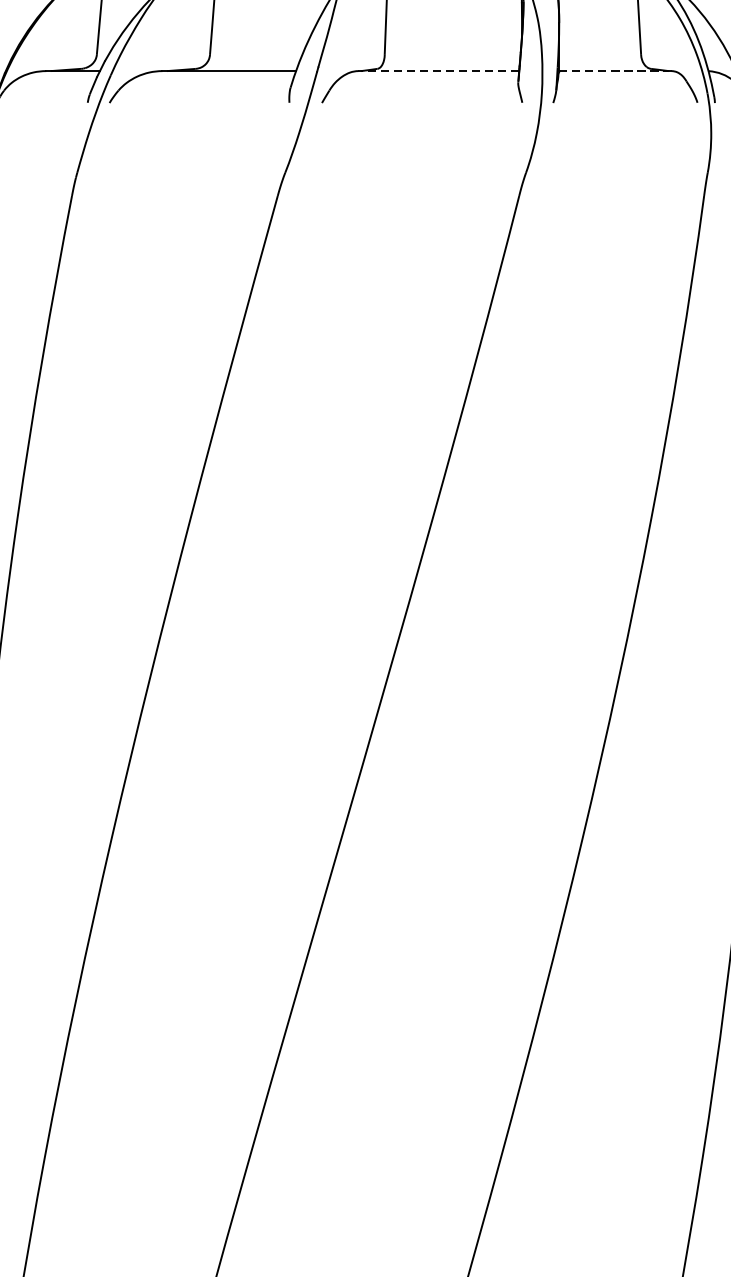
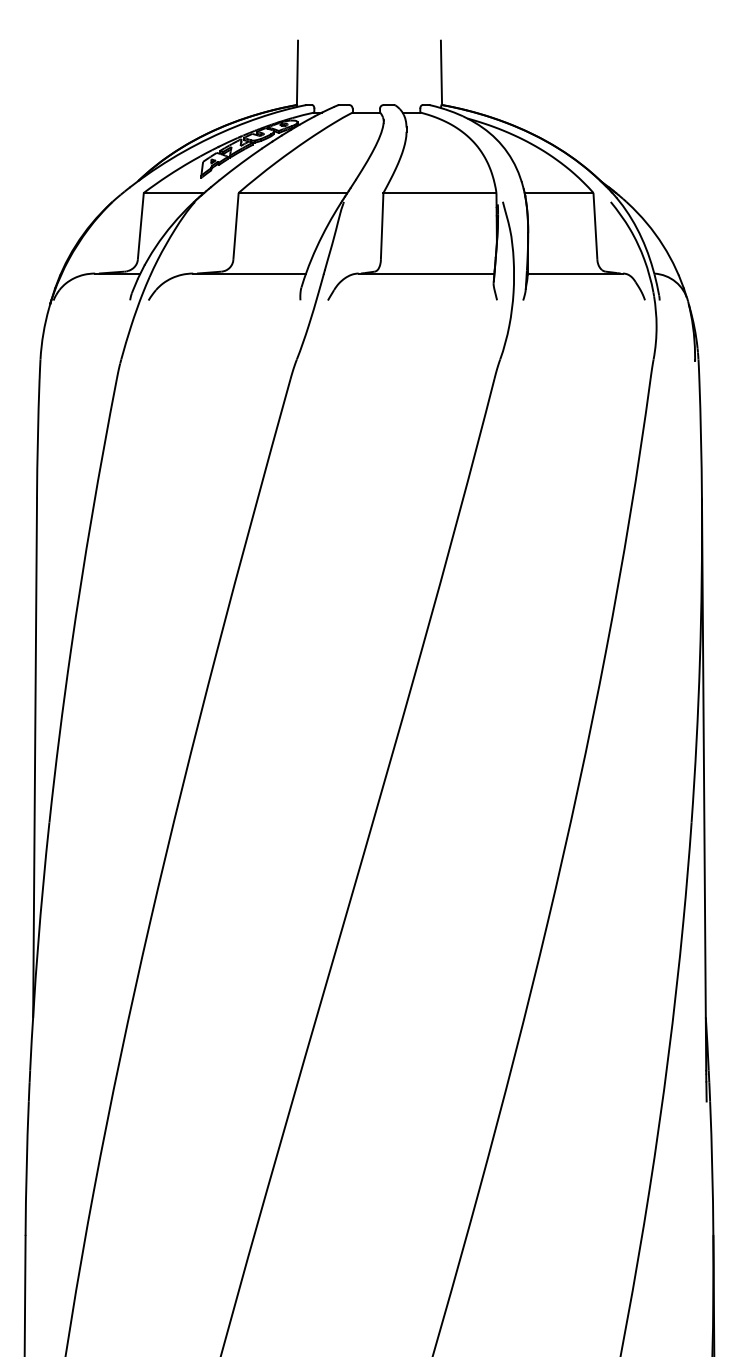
line: (438, 71) -> (426, 273), dashed -> solid
line: (615, 71) -> (575, 273), dashed -> solid

